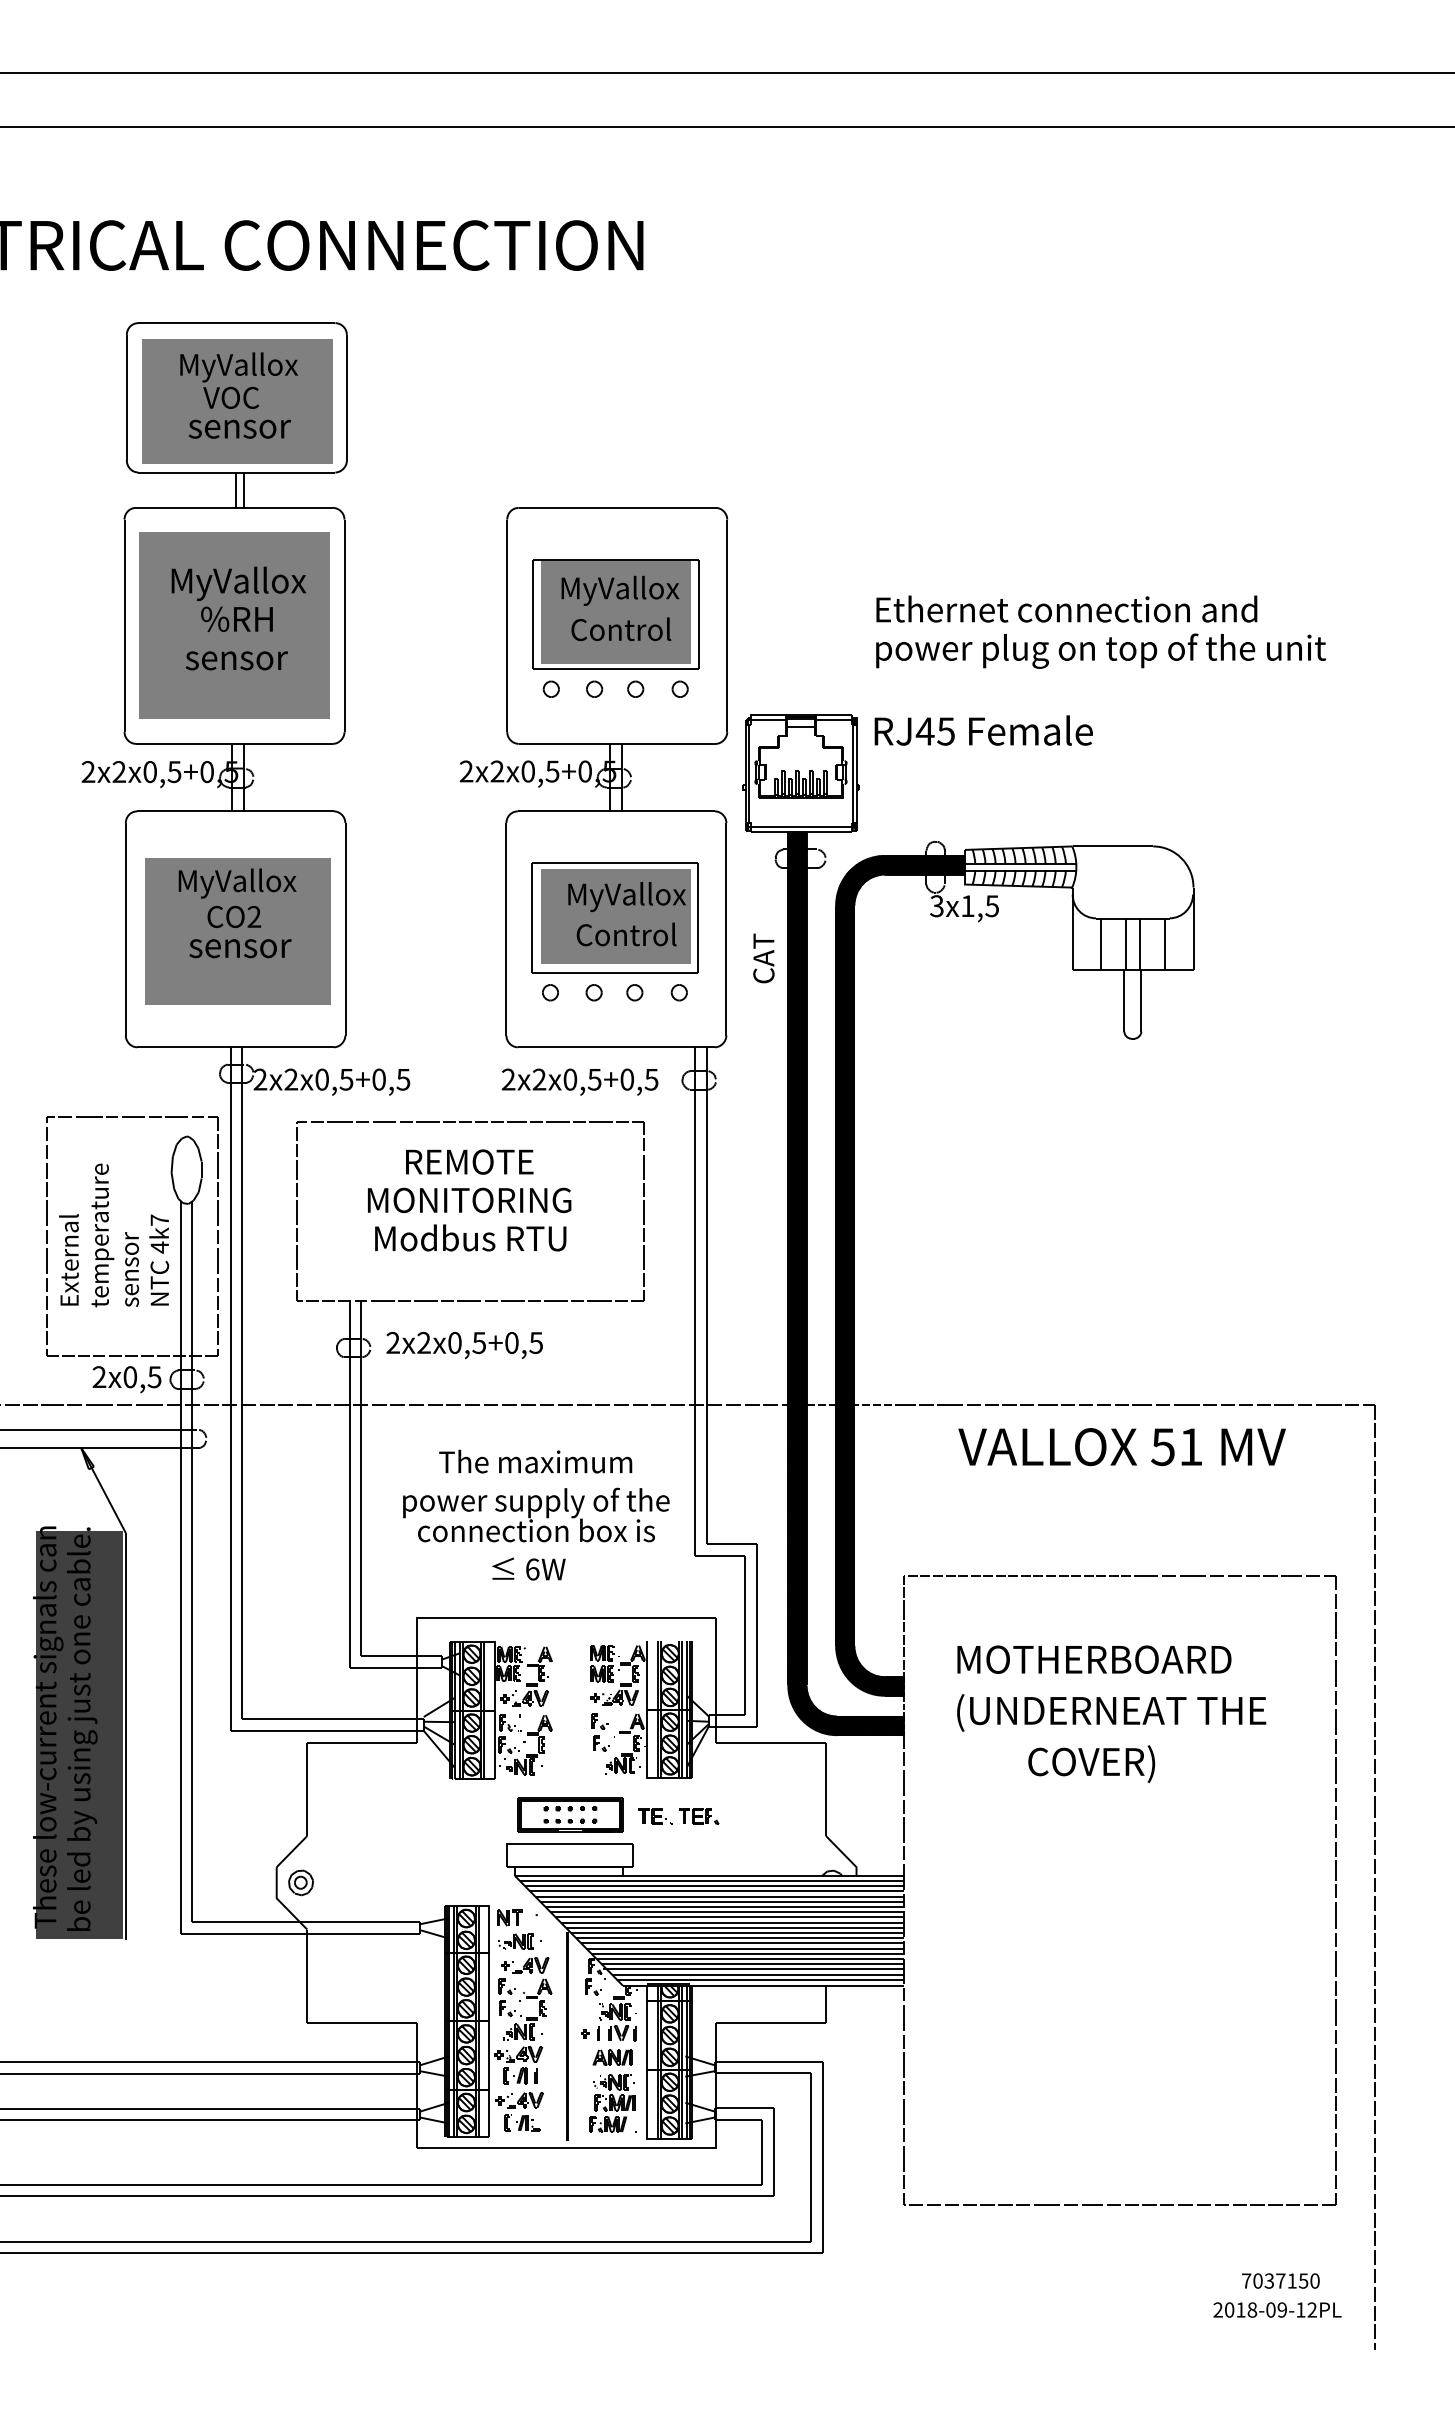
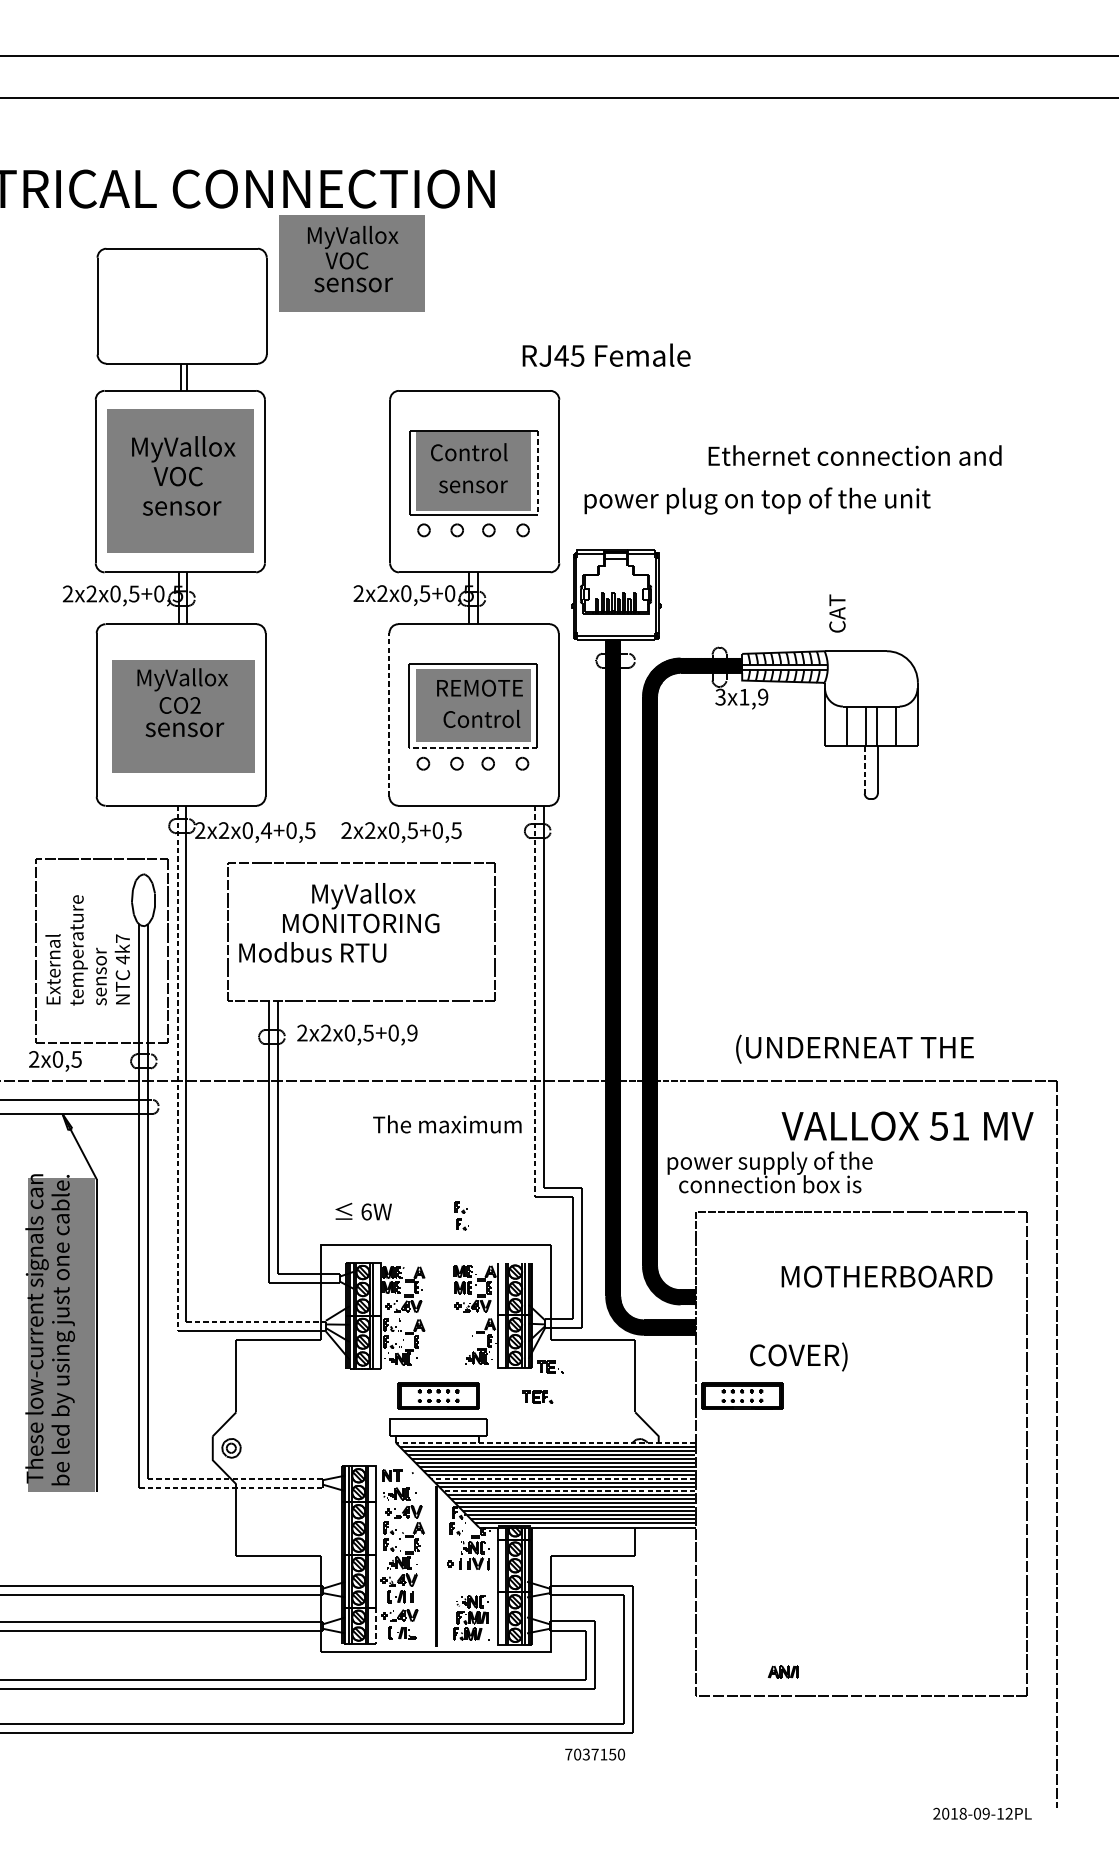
text: (237, 401) -> (351, 263), moved
text: (619, 590) -> (476, 454), MyVallox -> Control
text: (1066, 608) -> (854, 455), moved
line: (699, 614) -> (537, 472), solid -> dashed
text: (236, 618) -> (181, 475), %RH -> VOC
text: (621, 628) -> (477, 483), Control -> sensor
text: (1100, 650) -> (757, 500), moved
text: (983, 730) -> (606, 355), moved
text: (627, 896) -> (482, 689), MyVallox -> REMOTE
text: (991, 906) -> (762, 697), 3x1,5 -> 3x1,9
line: (506, 928) -> (389, 714), solid -> dashed
text: (763, 958) -> (837, 613), moved
line: (614, 972) -> (472, 748), solid -> dashed
line: (1124, 1000) -> (864, 769), solid -> dashed
text: (346, 1079) -> (266, 830), 2x2x0,5+0,5 -> 2x2x0,4+0,5
text: (580, 1081) -> (401, 832), moved
text: (474, 1164) -> (364, 895), REMOTE -> MyVallox
text: (470, 1237) -> (312, 951), moved
line: (695, 1302) -> (534, 1001), solid -> dashed
text: (535, 1342) -> (411, 1032), 2x2x0,5+0,5 -> 2x2x0,5+0,9
text: (126, 1379) -> (54, 1061), moved
line: (230, 1389) -> (177, 1068), solid -> dashed
text: (1121, 1447) -> (907, 1126), moved
text: (535, 1461) -> (447, 1124), moved
text: (536, 1514) -> (770, 1171), moved
text: (528, 1568) -> (363, 1211), moved
text: (1094, 1659) -> (887, 1276), moved
text: (1111, 1712) -> (854, 1048), moved
line: (333, 1719) -> (256, 1322), solid -> dashed
part: (600, 1732) -> (461, 1215), moved
fill: (79, 1735) -> (61, 1335), removed
text: (1091, 1763) -> (798, 1356), moved
part: (965, 1814) -> (742, 1395), added
part: (655, 1816) -> (550, 1367), moved
line: (708, 1875) -> (544, 1442), solid -> dashed
line: (305, 1922) -> (234, 1478), solid -> dashed
line: (732, 1922) -> (563, 1478), solid -> dashed
line: (300, 1934) -> (231, 1488), solid -> dashed
line: (739, 1938) -> (568, 1491), solid -> dashed
part: (612, 2057) -> (783, 1671), moved
line: (489, 2114) -> (376, 1626), solid -> dashed
text: (1280, 2280) -> (594, 1754), moved
text: (1277, 2309) -> (982, 1813), moved

